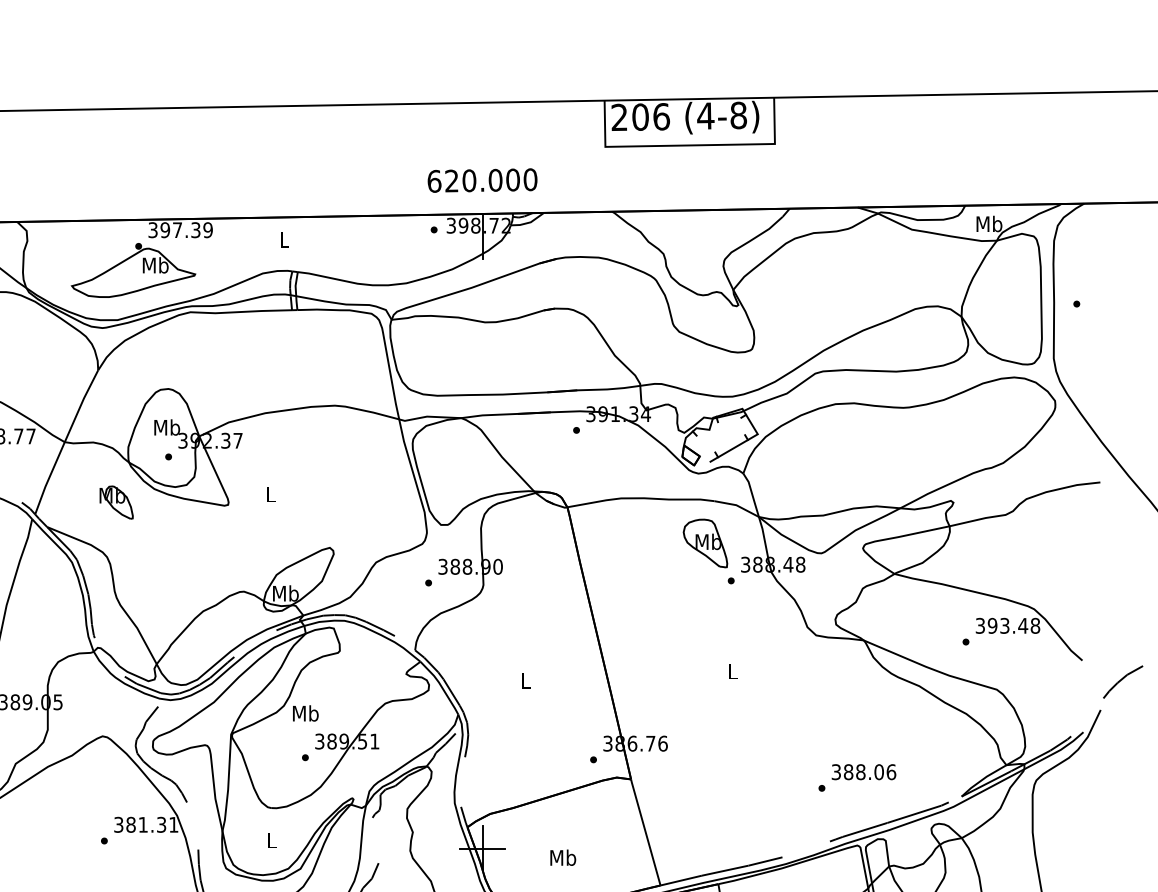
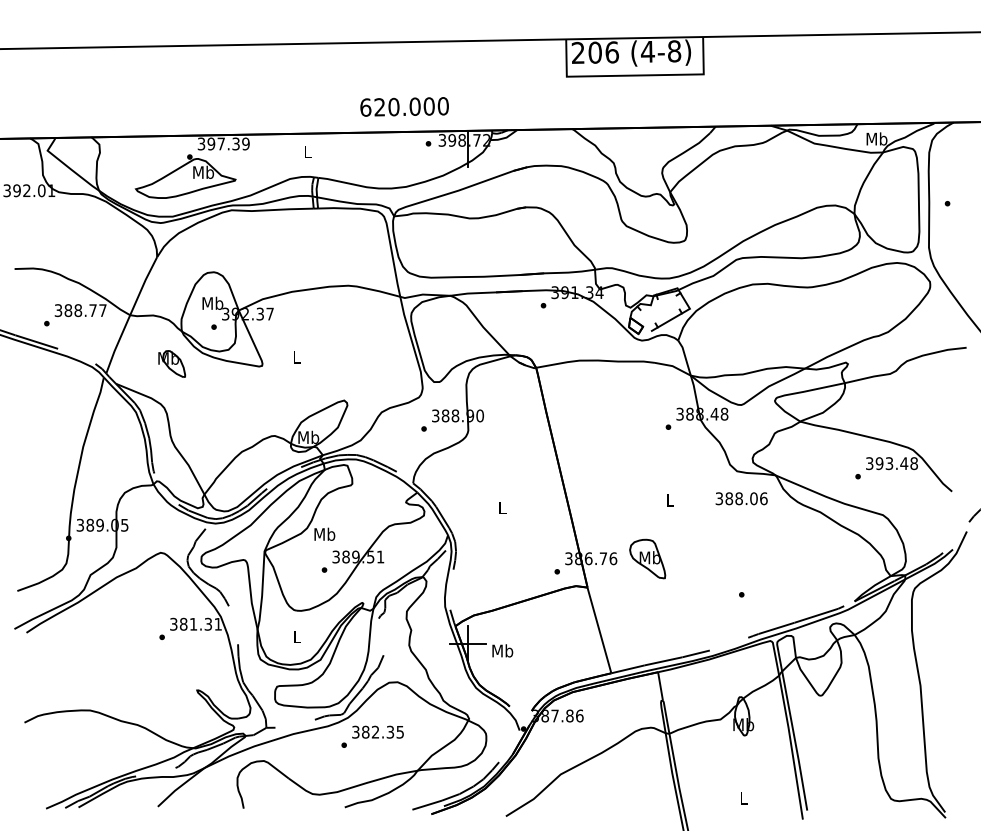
text: (482, 180) -> (404, 106), moved
part: (705, 542) -> (647, 558), moved
text: (863, 771) -> (741, 498), moved
text: (562, 857) -> (502, 650), moved

